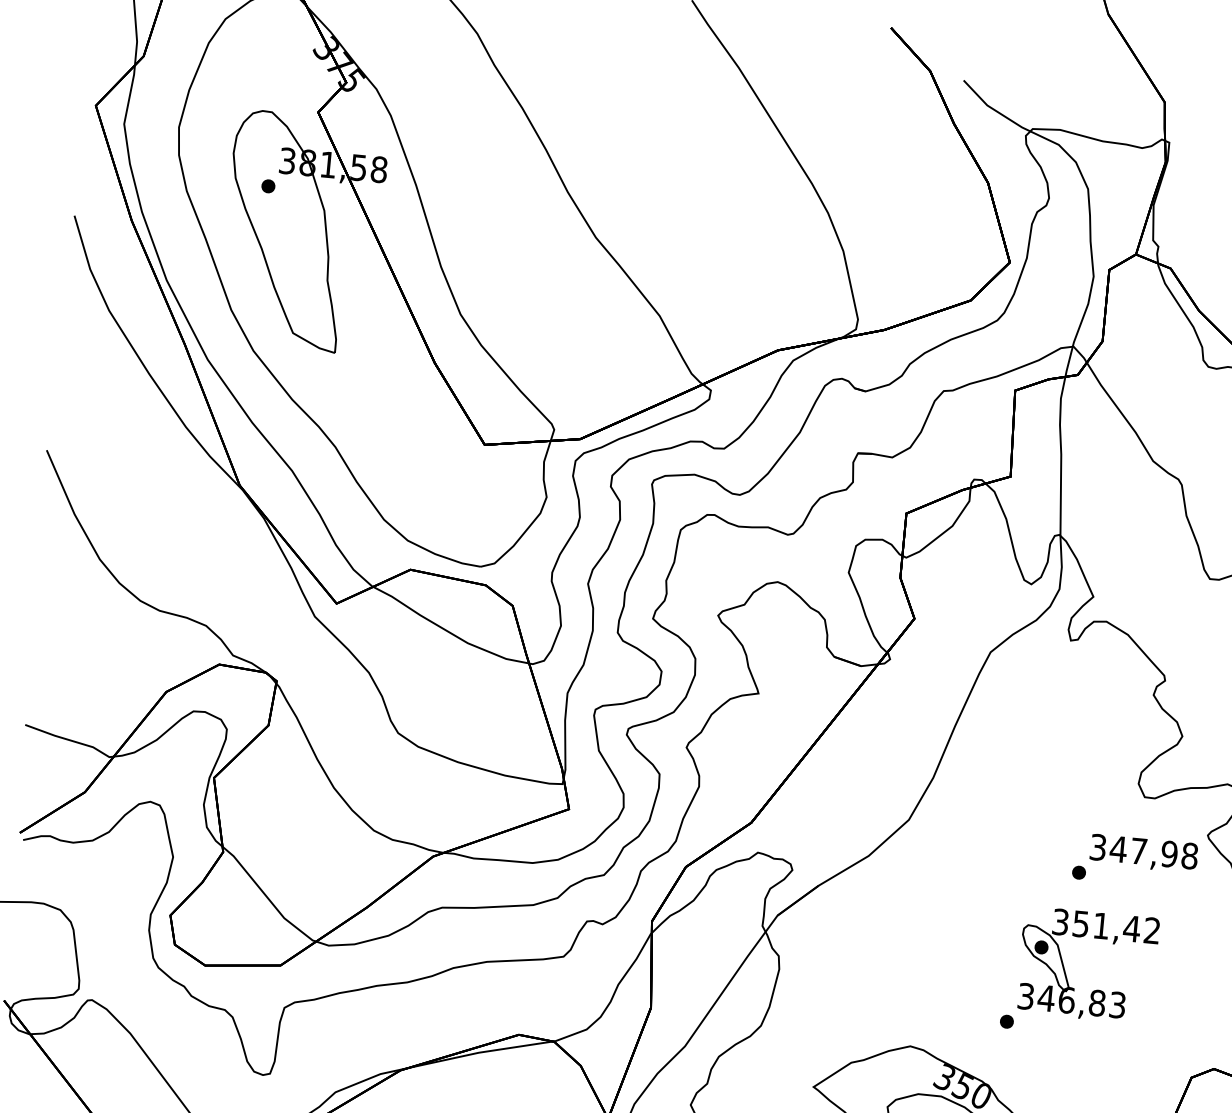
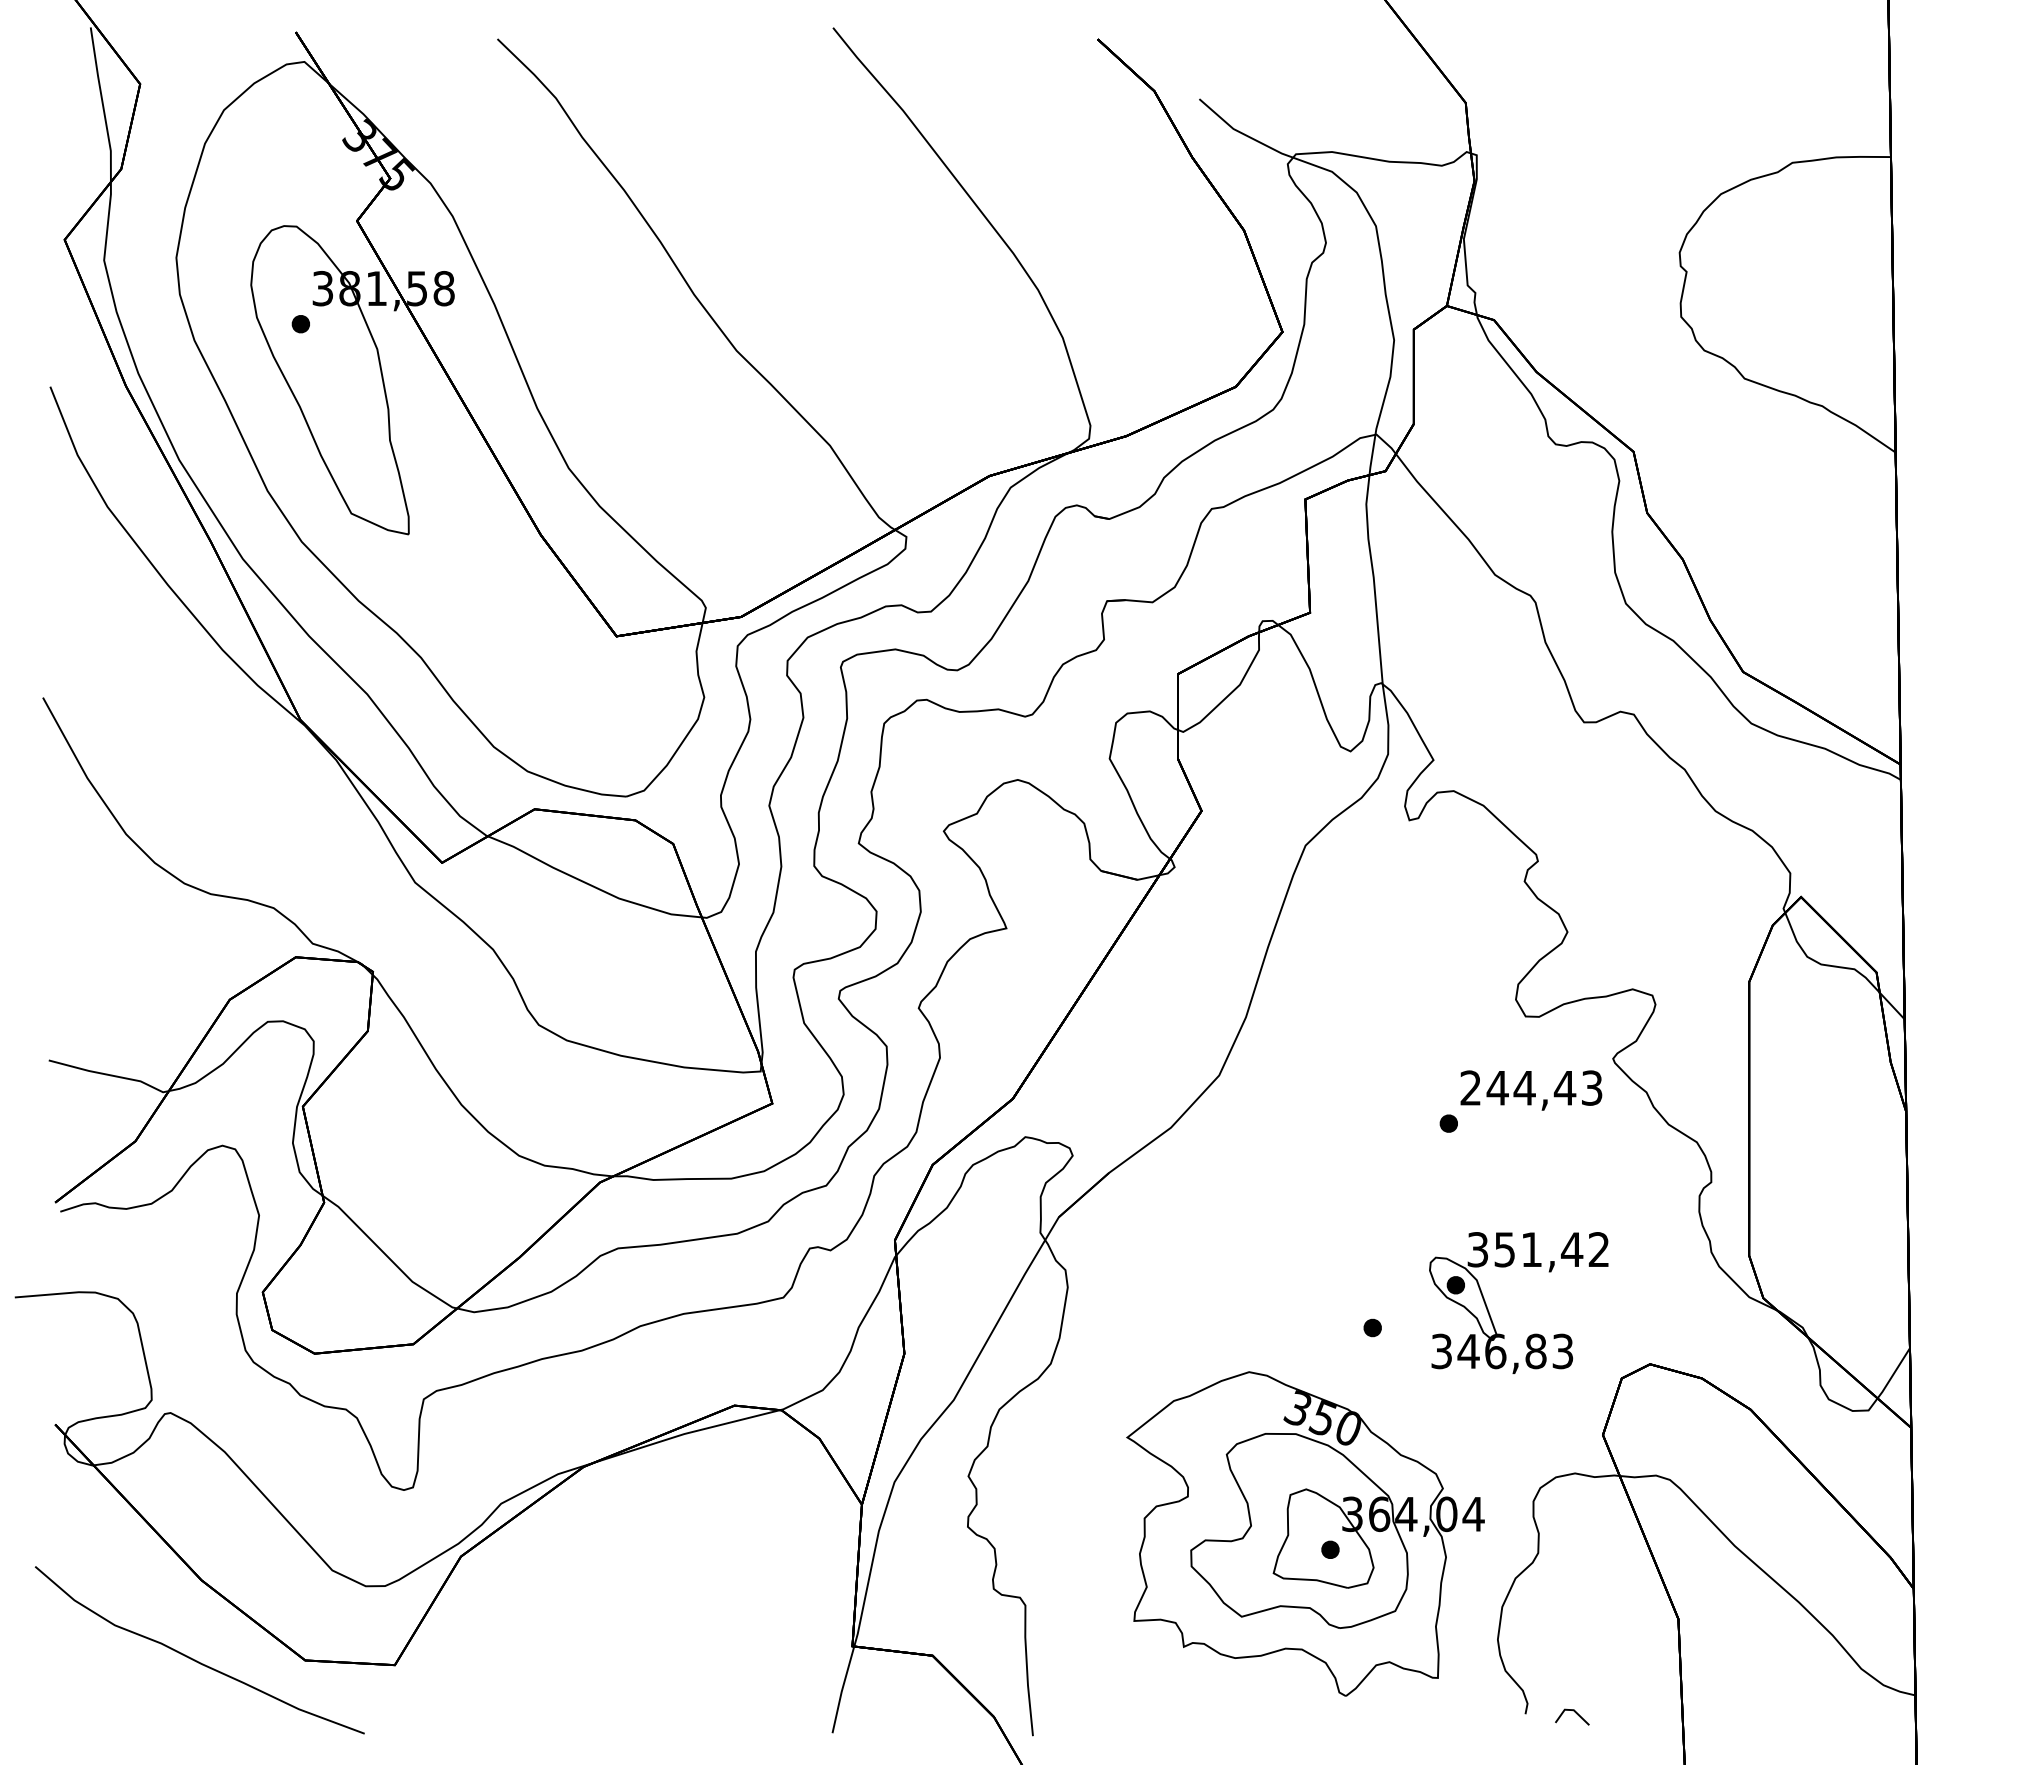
text: (1144, 851) -> (1531, 1087), 347,98 -> 244,43
part: (1065, 969) -> (1489, 1311), moved

